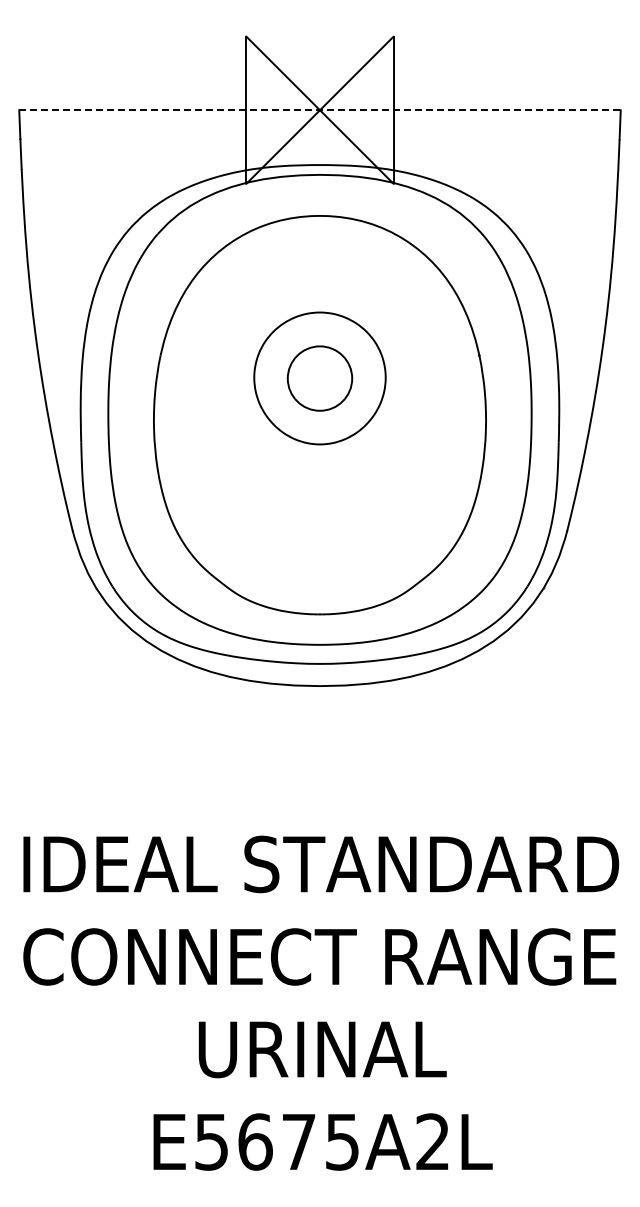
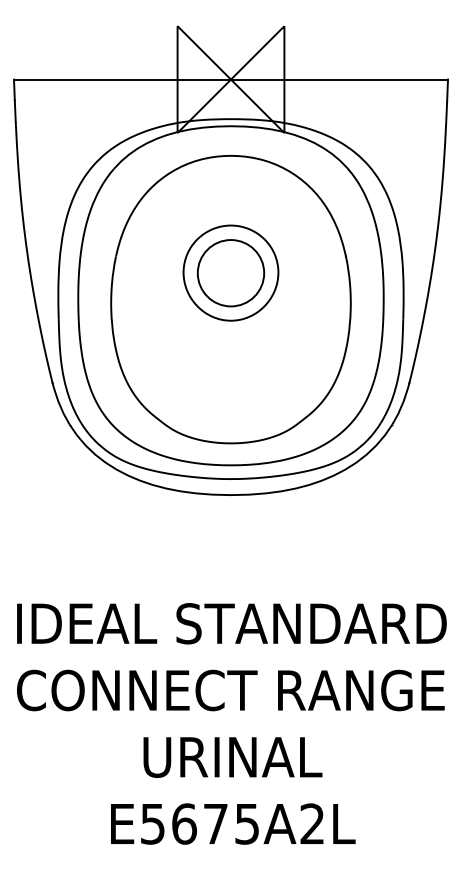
line: (320, 110) -> (231, 79), dashed -> solid
circle: (319, 378) -> (230, 273), size x1.43

